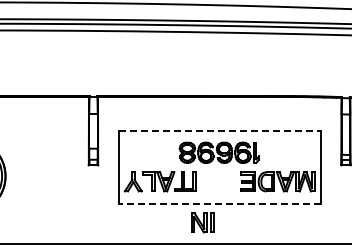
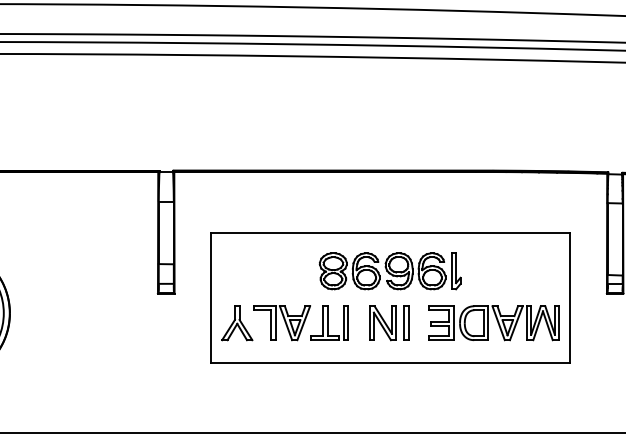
line: (219, 131) -> (390, 233), dashed -> solid
line: (219, 204) -> (390, 363), dashed -> solid
part: (202, 222) -> (388, 322), moved

